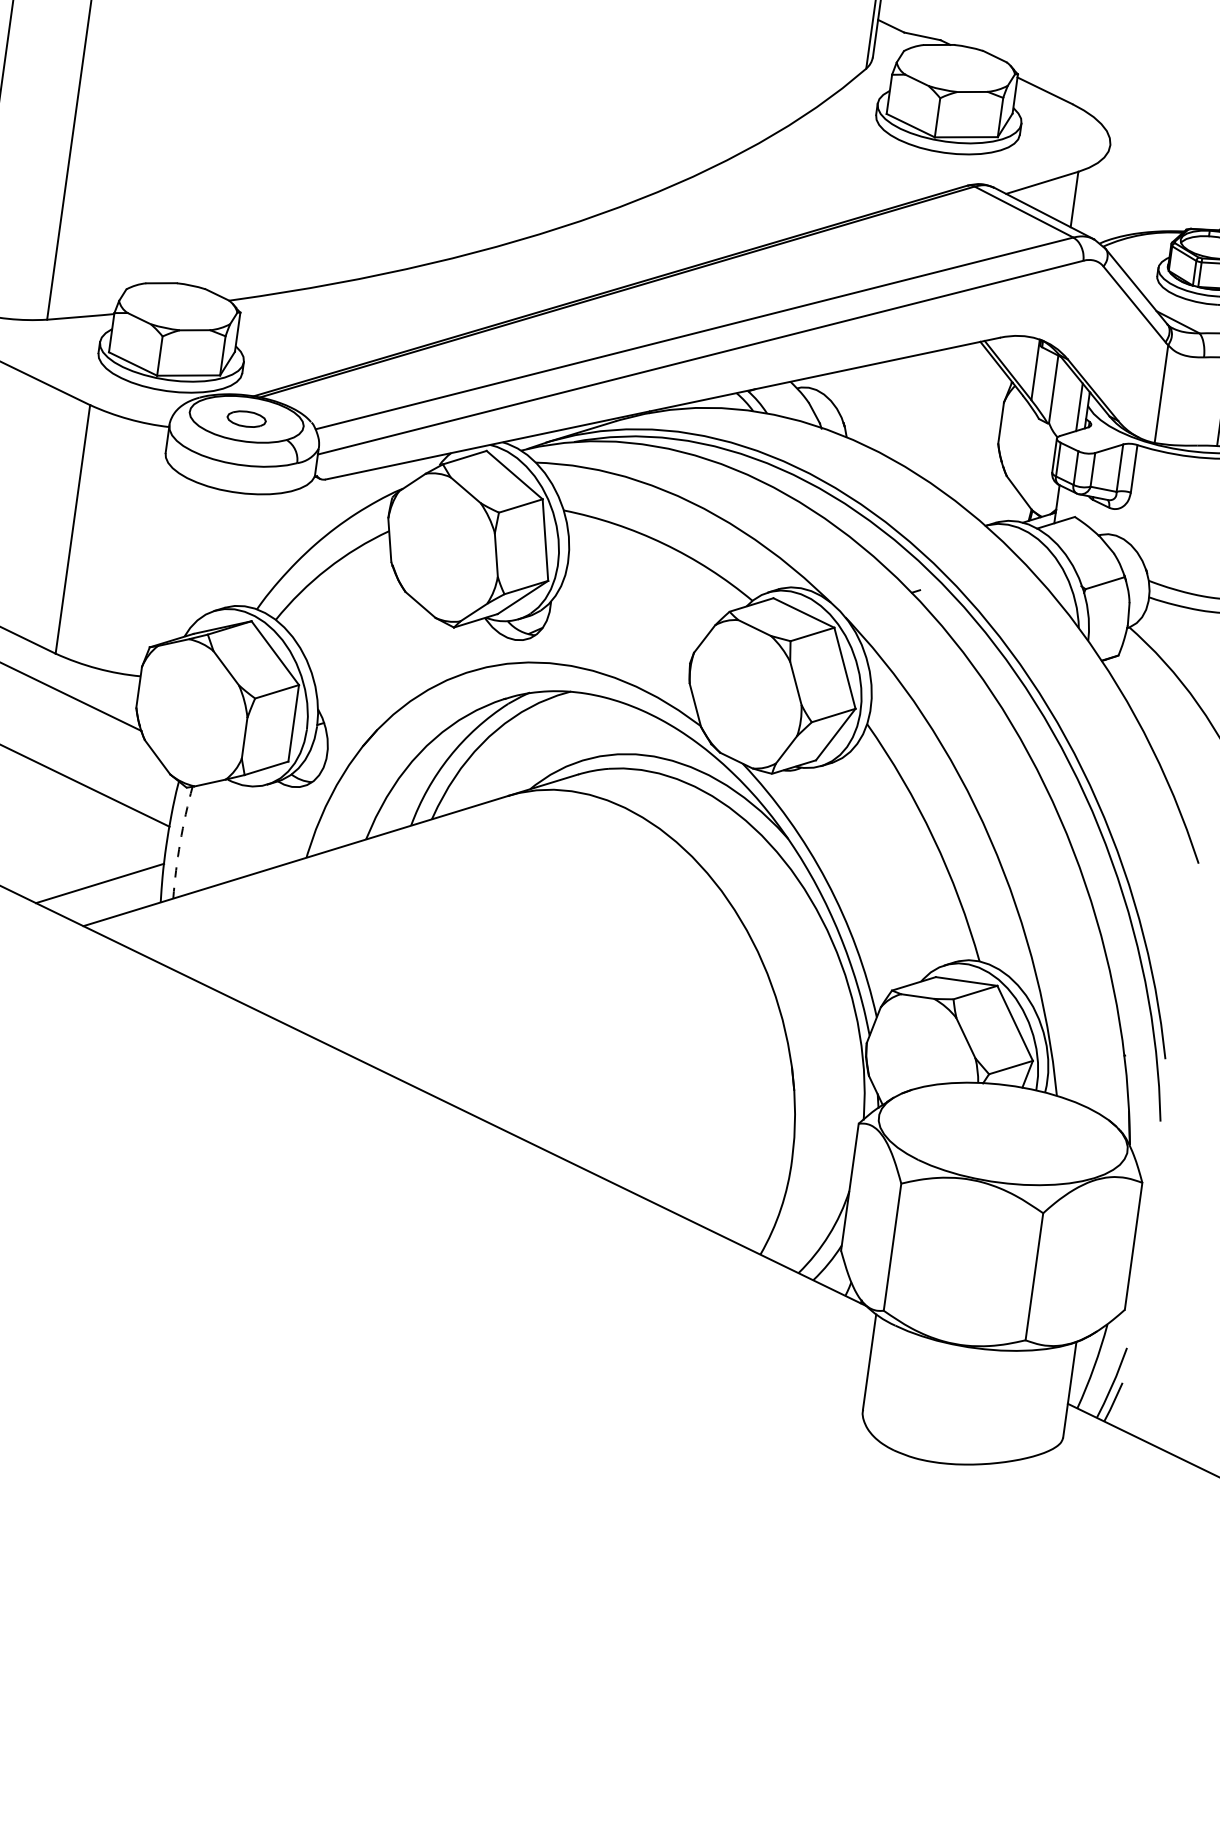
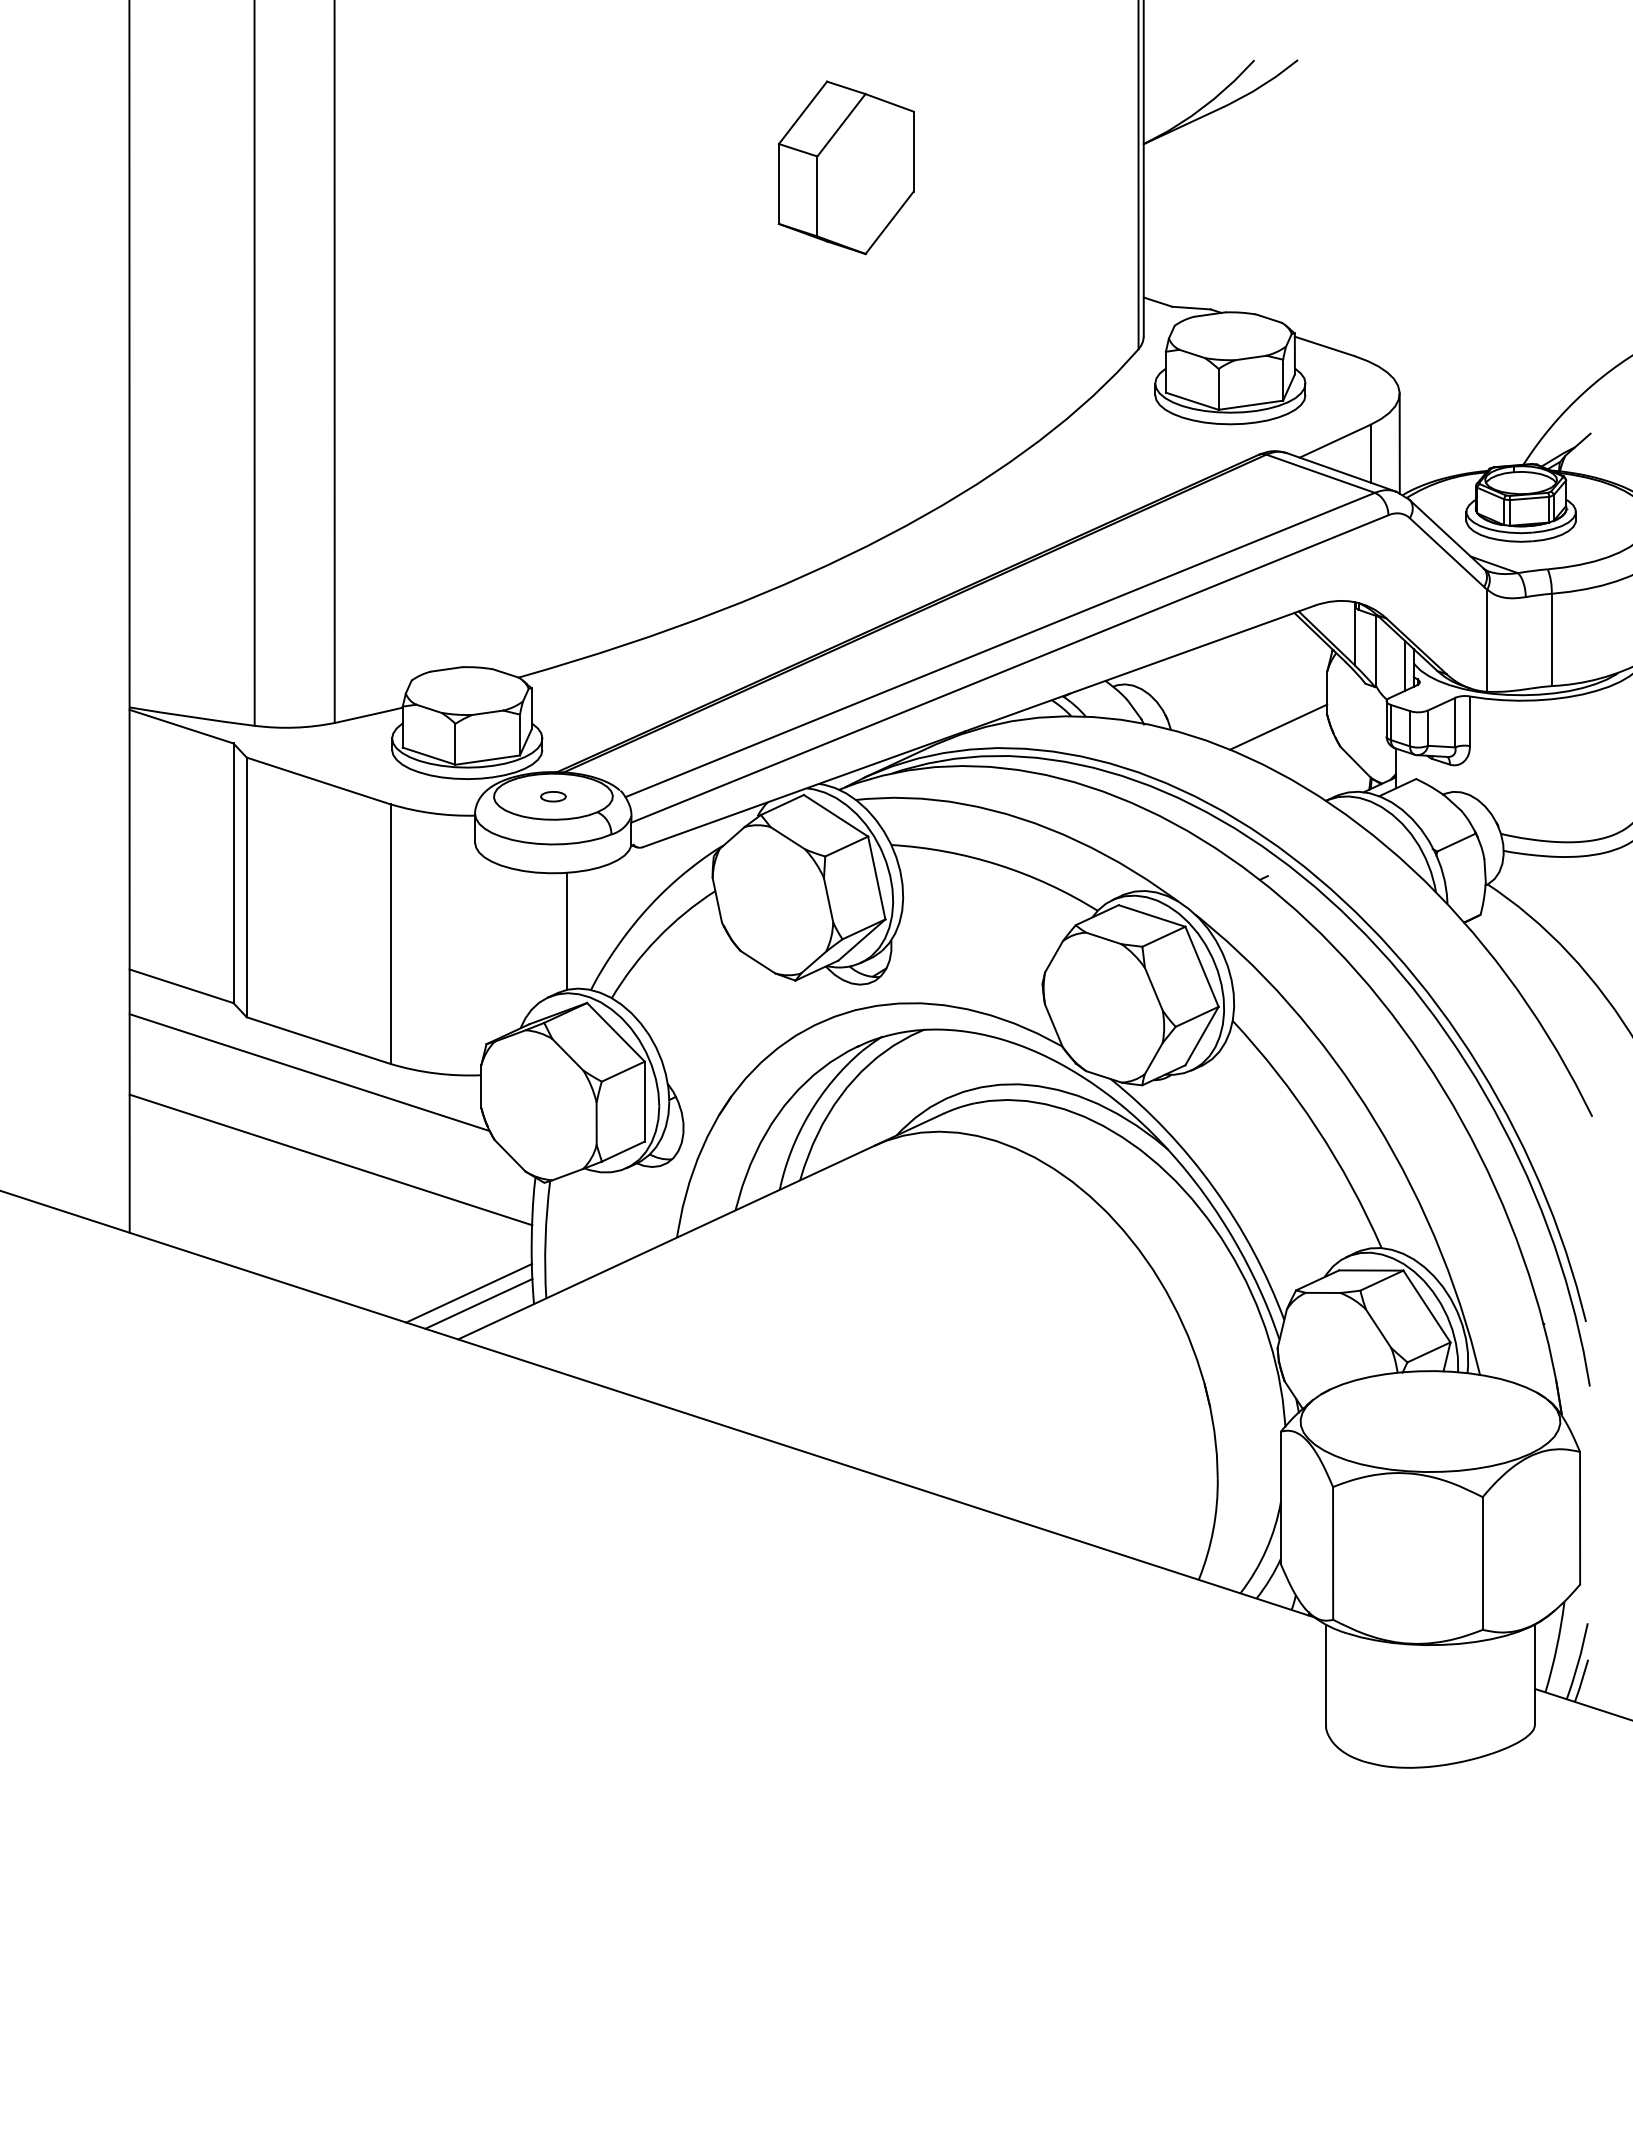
line: (1103, 193) -> (1399, 443), added
part: (246, 419) -> (553, 796), size x0.62
line: (950, 448) -> (1278, 726), added
line: (242, 549) -> (567, 930), added
arc: (180, 842) -> (545, 1239), dashed -> solid
line: (107, 894) -> (478, 1303), added

